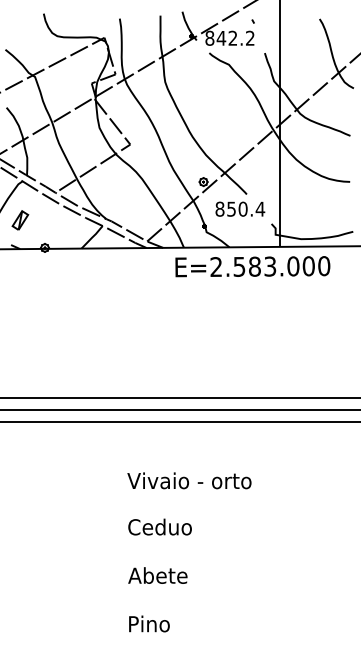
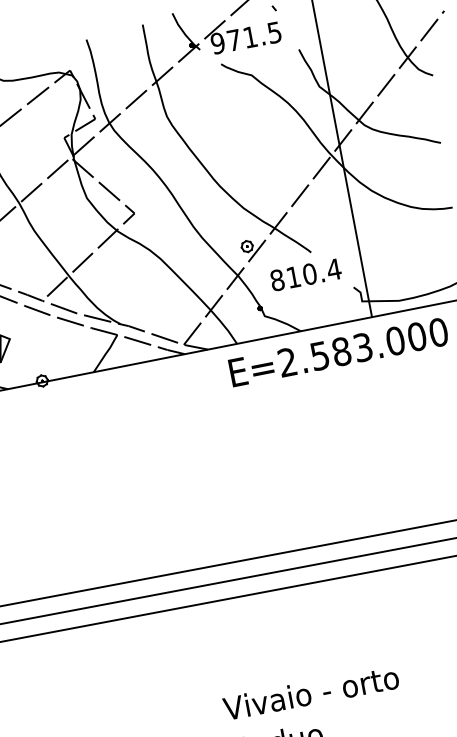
text: (229, 37) -> (245, 37), 842.2 -> 971.5
text: (231, 208) -> (293, 276), 850.4 -> 810.4
text: (189, 480) -> (311, 692), moved

